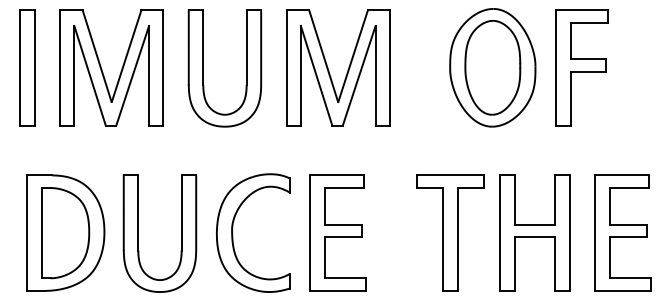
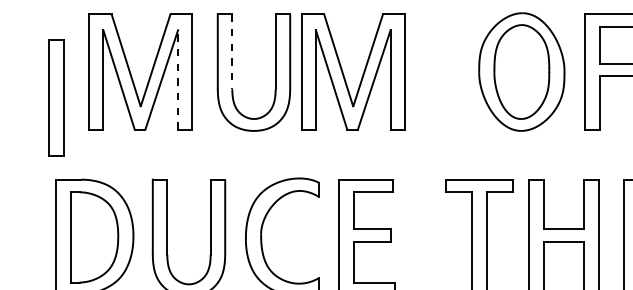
line: (203, 47) -> (232, 51), solid -> dashed
part: (27, 67) -> (56, 97), moved
part: (347, 69) -> (362, 73), moved
line: (149, 75) -> (178, 79), solid -> dashed

